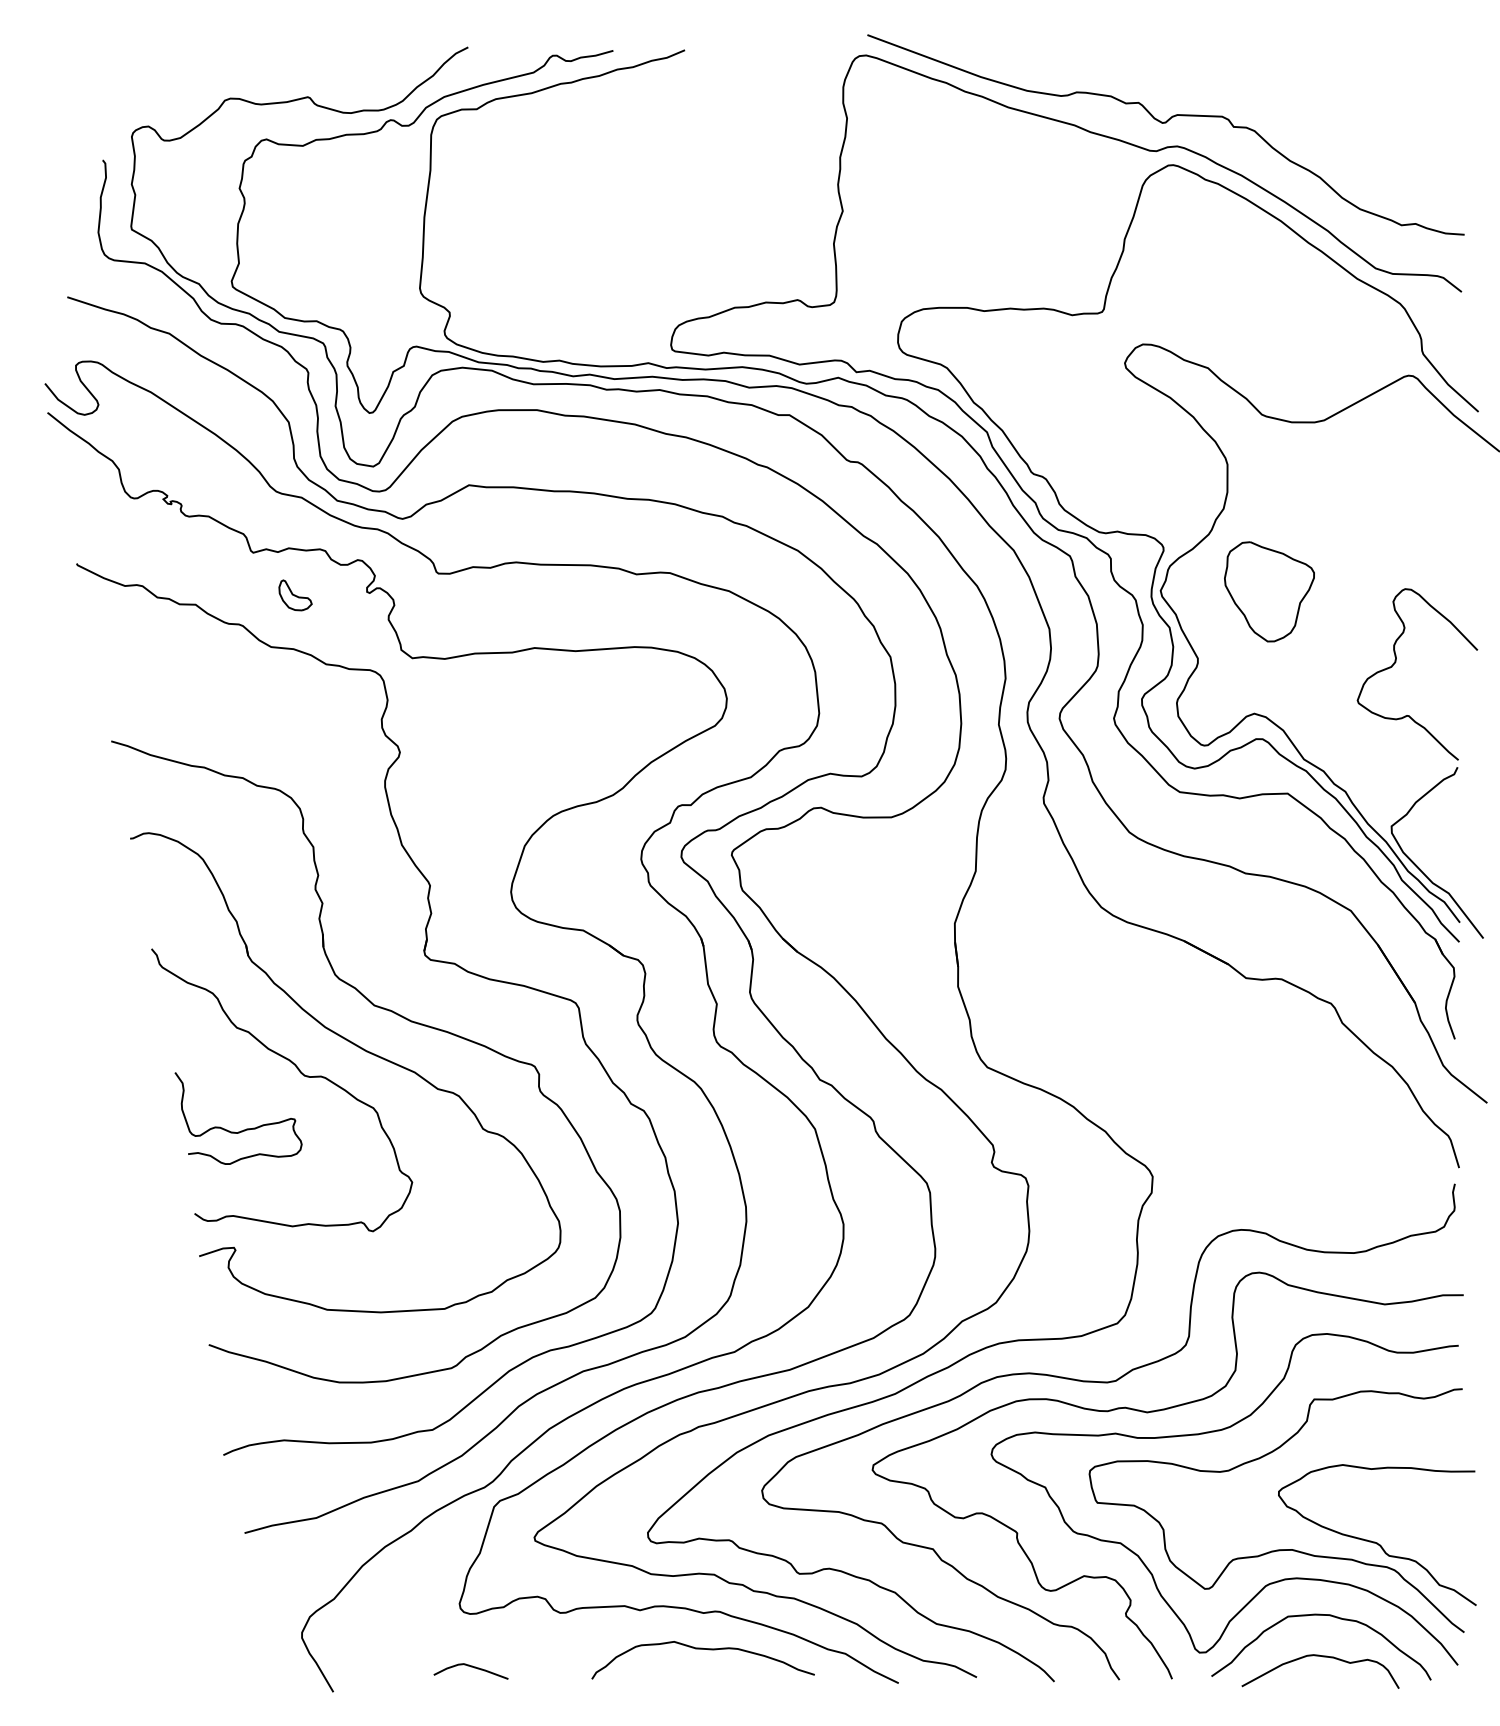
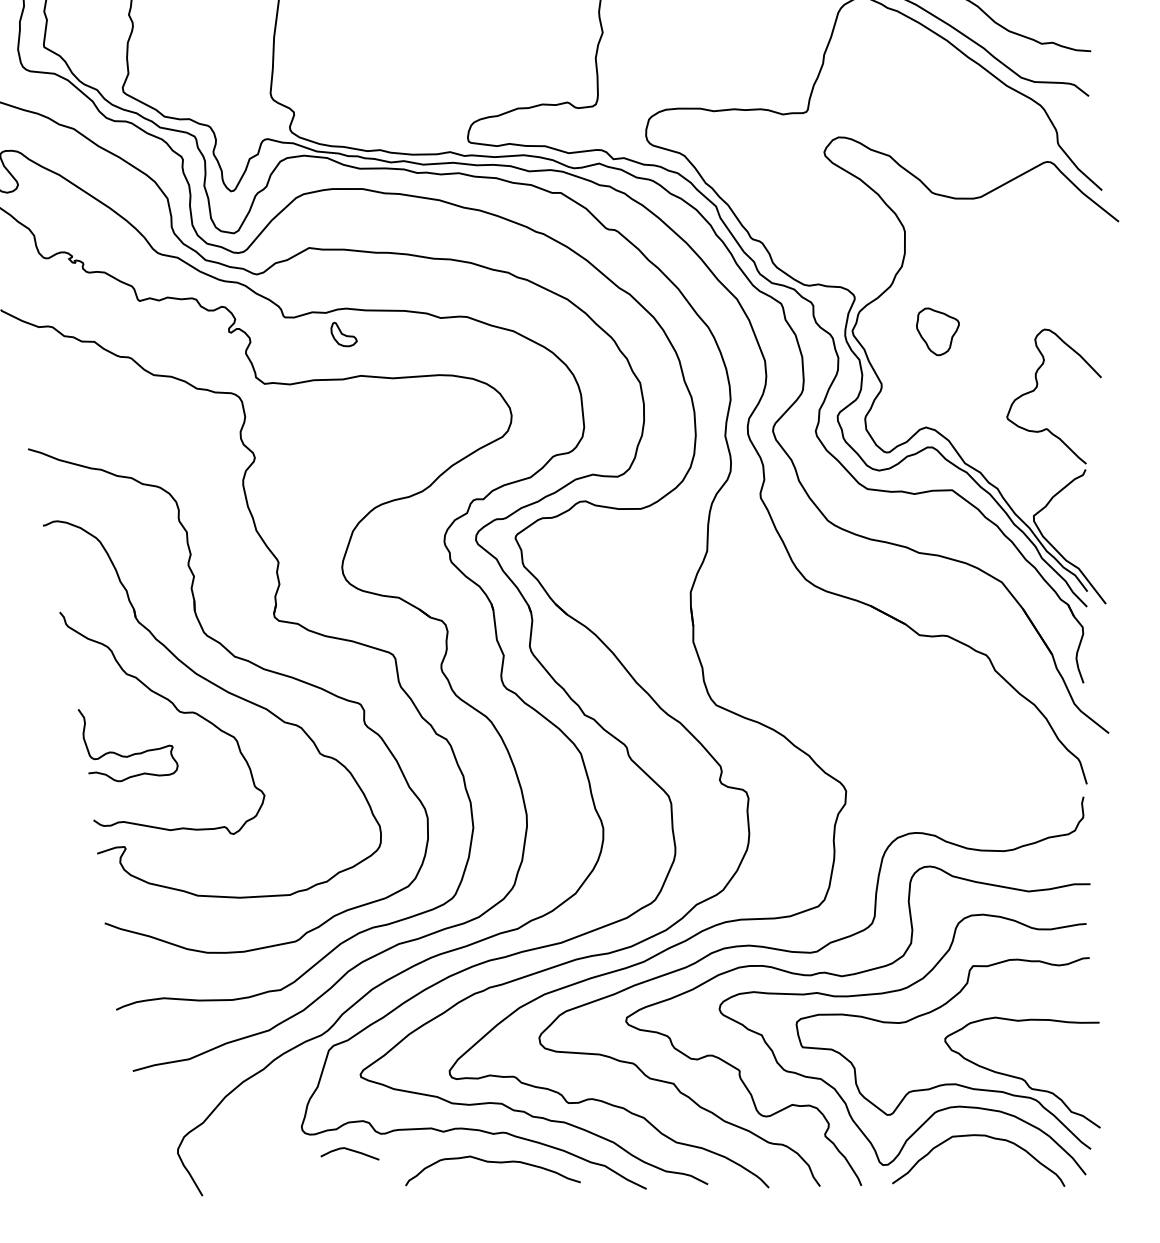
part: (1269, 591) -> (937, 331), size x0.6
part: (295, 595) -> (344, 334), moved
curve: (1322, 1657) -> (979, 1168), removed
curve: (471, 1667) -> (350, 1150), moved

